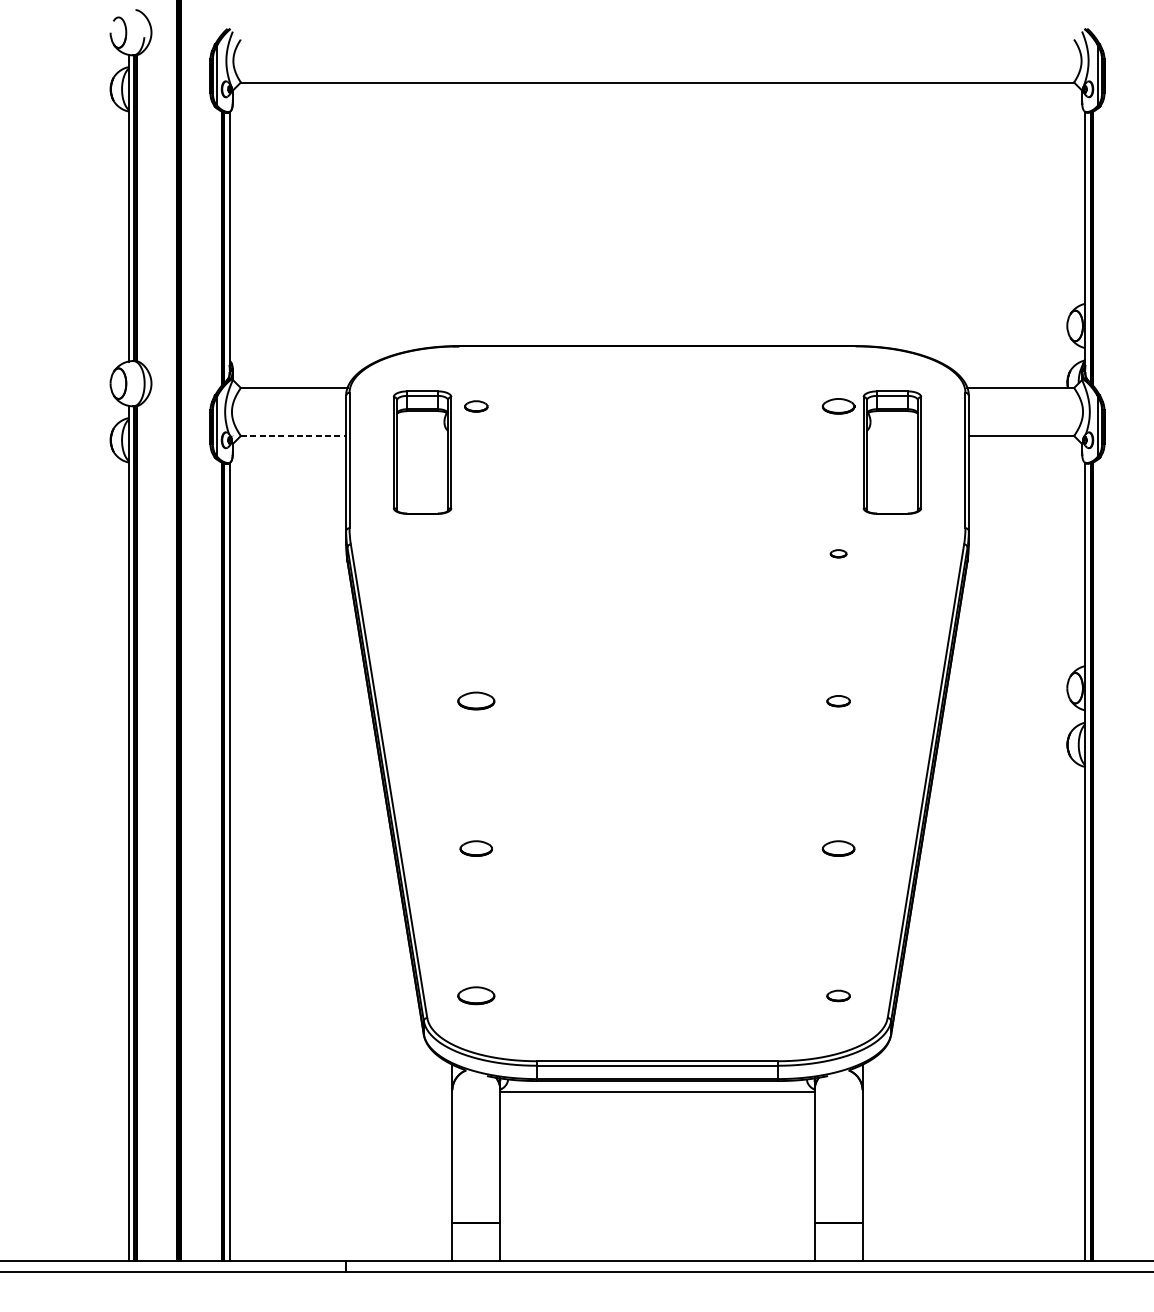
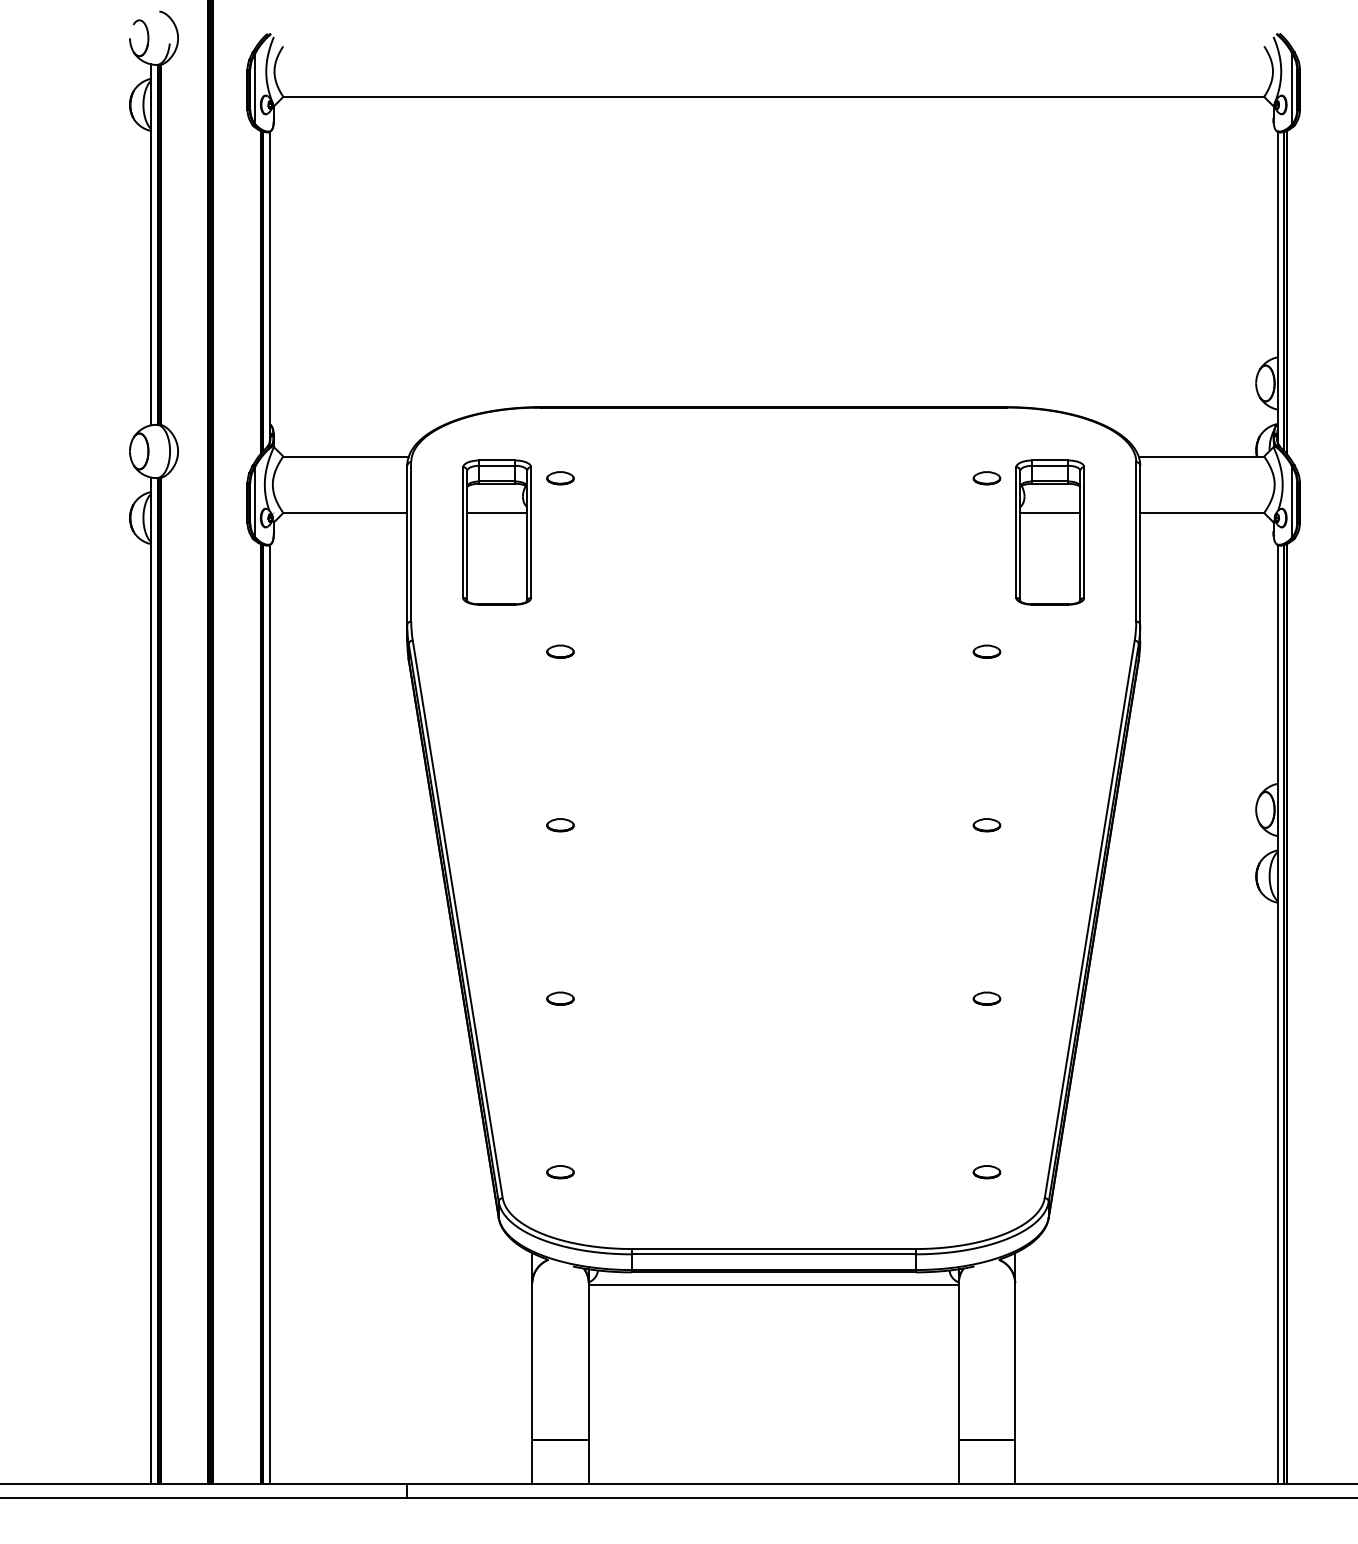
part: (838, 406) -> (986, 478), size x0.71
line: (293, 436) -> (345, 513), dashed -> solid
line: (422, 436) -> (497, 513), added
line: (892, 436) -> (1050, 513), added
part: (476, 553) -> (560, 651), added
part: (838, 553) -> (986, 651), size x1.43
part: (476, 701) -> (560, 825), size x0.62
part: (476, 848) -> (560, 998), size x0.71
part: (838, 848) -> (986, 998), size x0.71
part: (476, 996) -> (560, 1172), size x0.62

